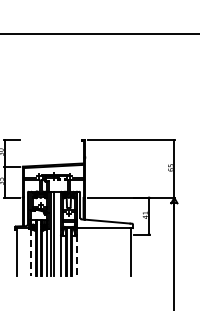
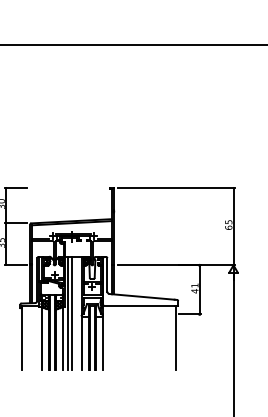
line: (30, 252) -> (40, 338), dashed -> solid
line: (76, 255) -> (102, 342), dashed -> solid

